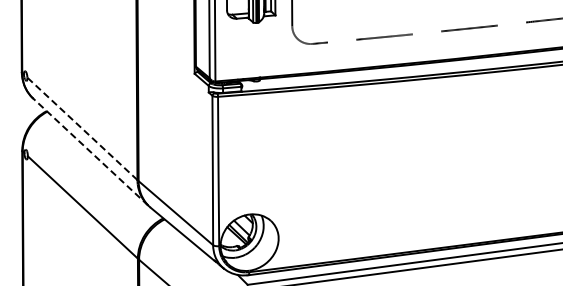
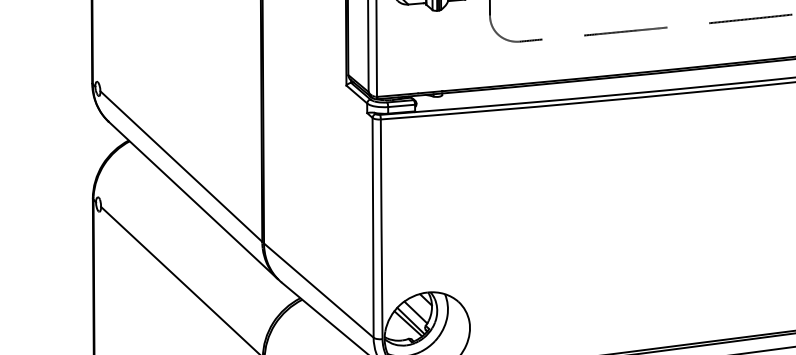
line: (82, 128) -> (181, 166), dashed -> solid
line: (90, 151) -> (193, 199), dashed -> solid

